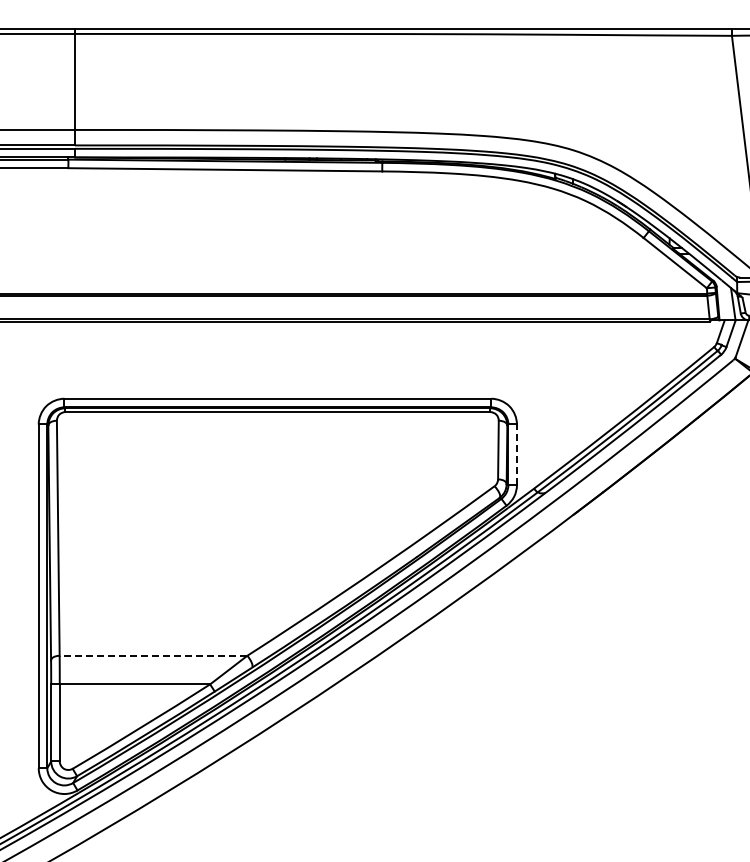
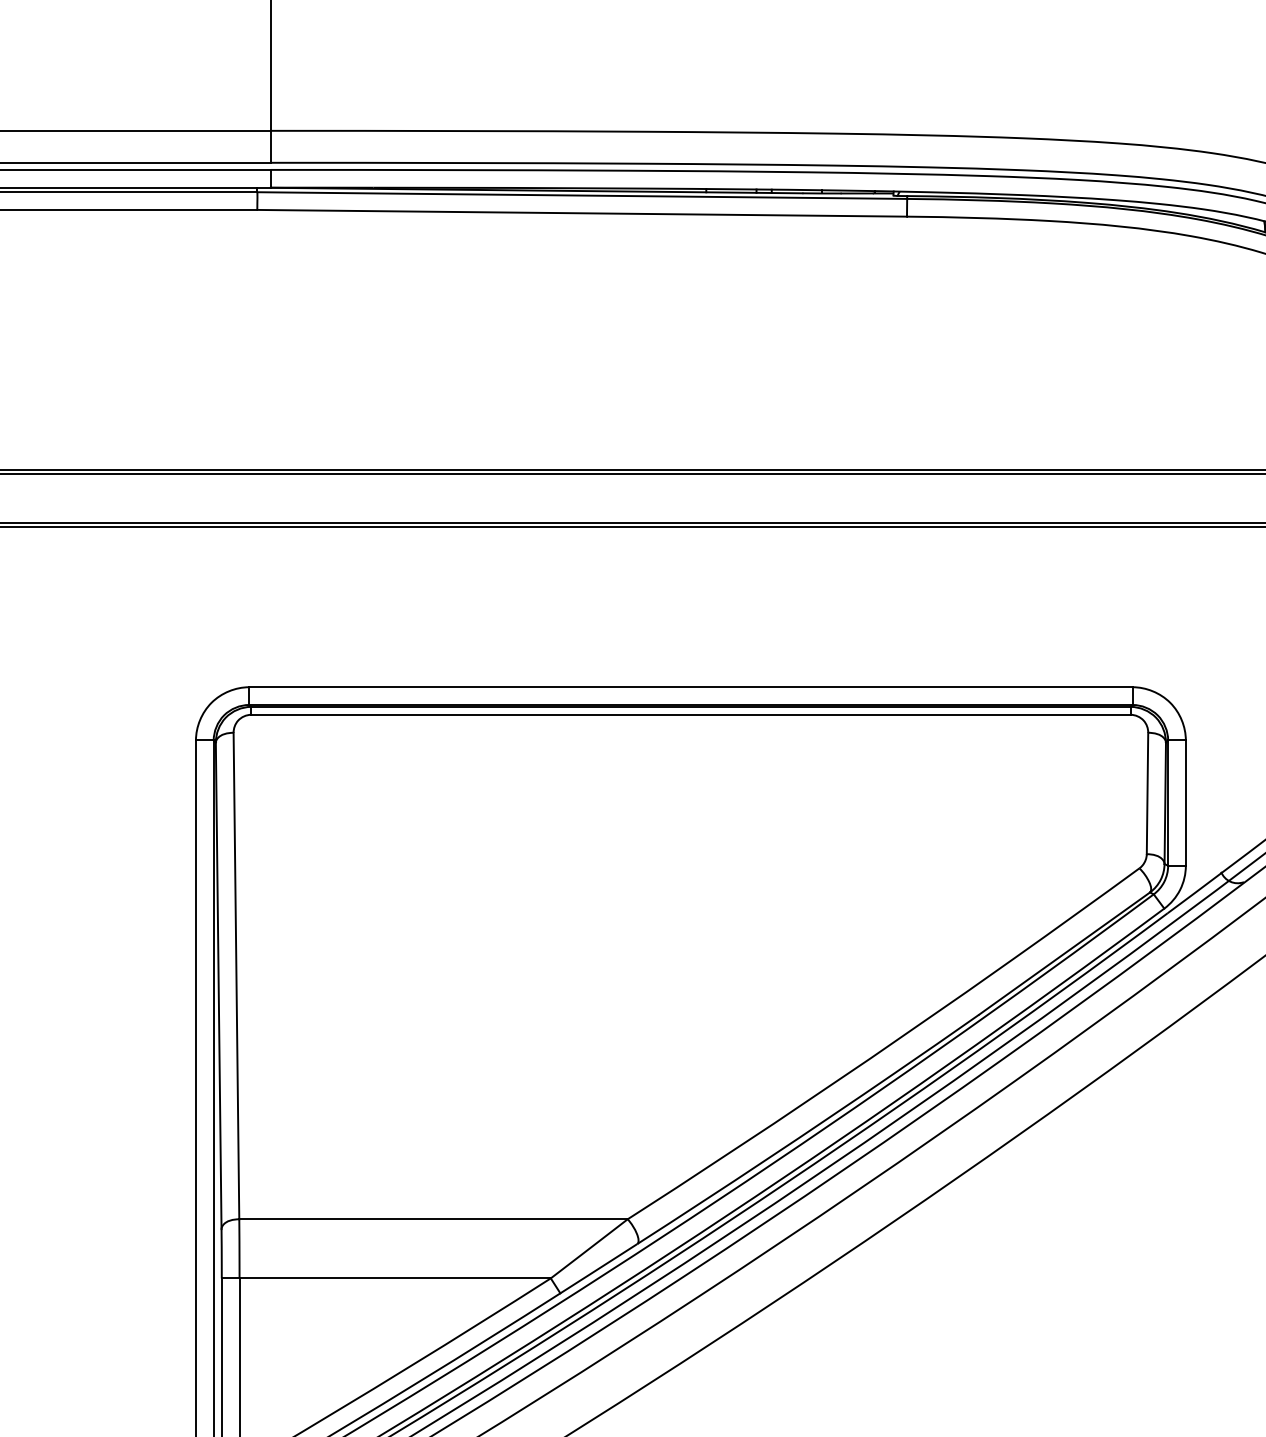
line: (516, 454) -> (1184, 802), dashed -> solid
line: (153, 655) -> (433, 1218), dashed -> solid

